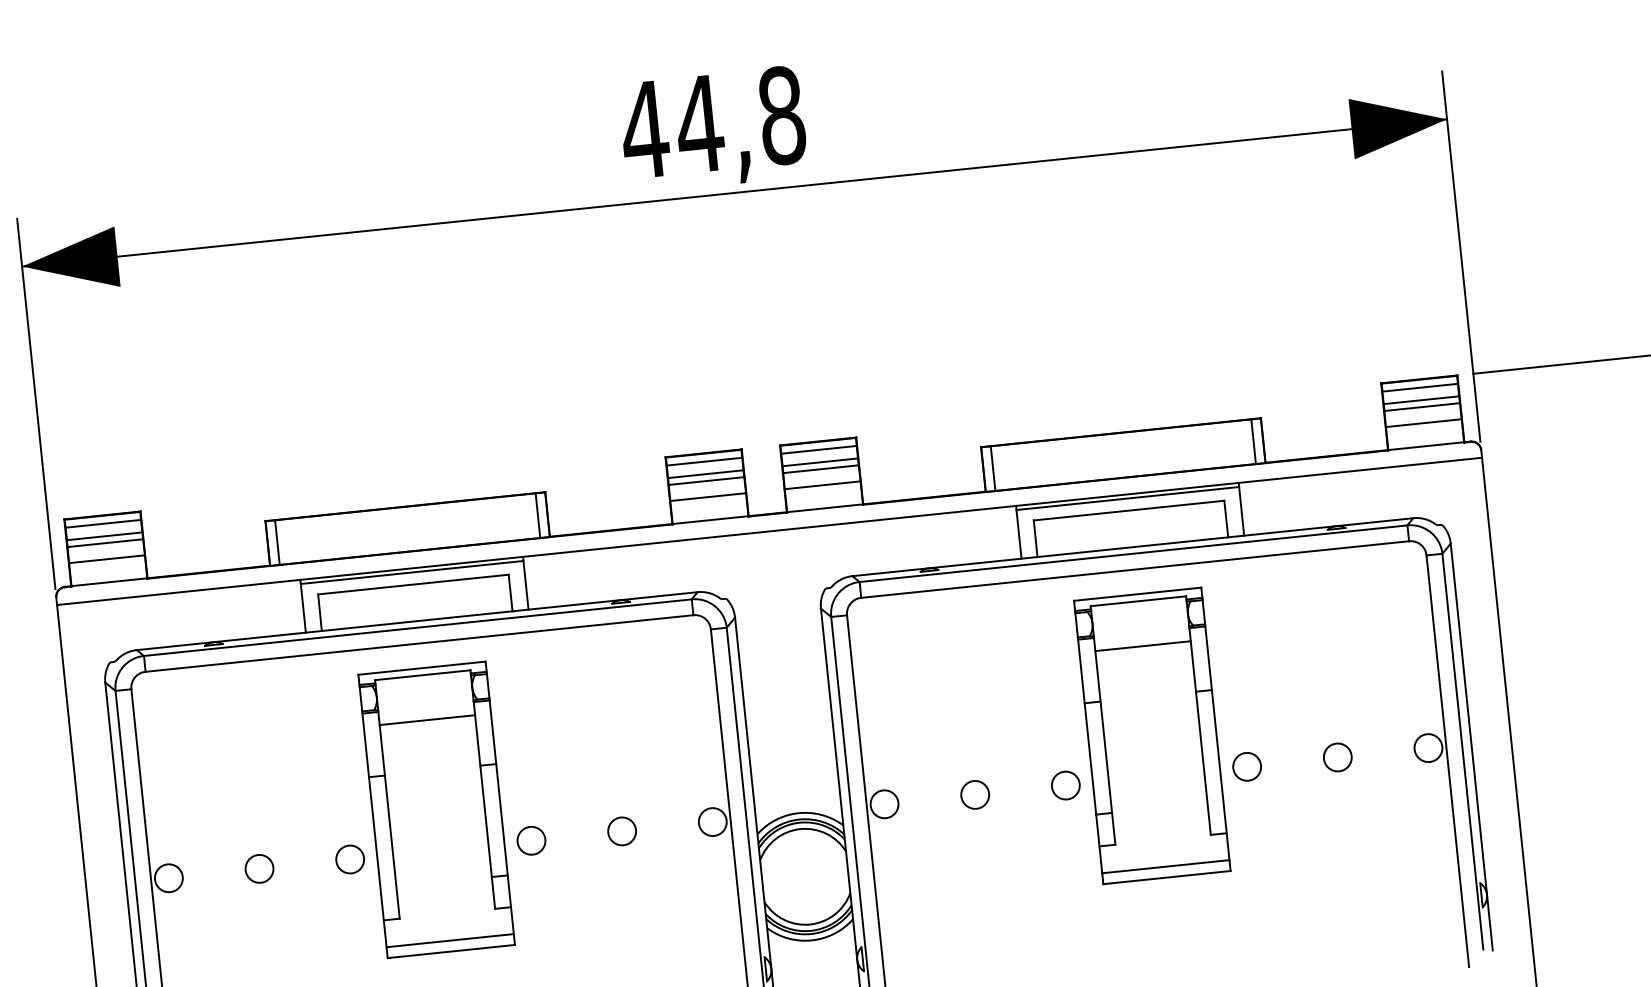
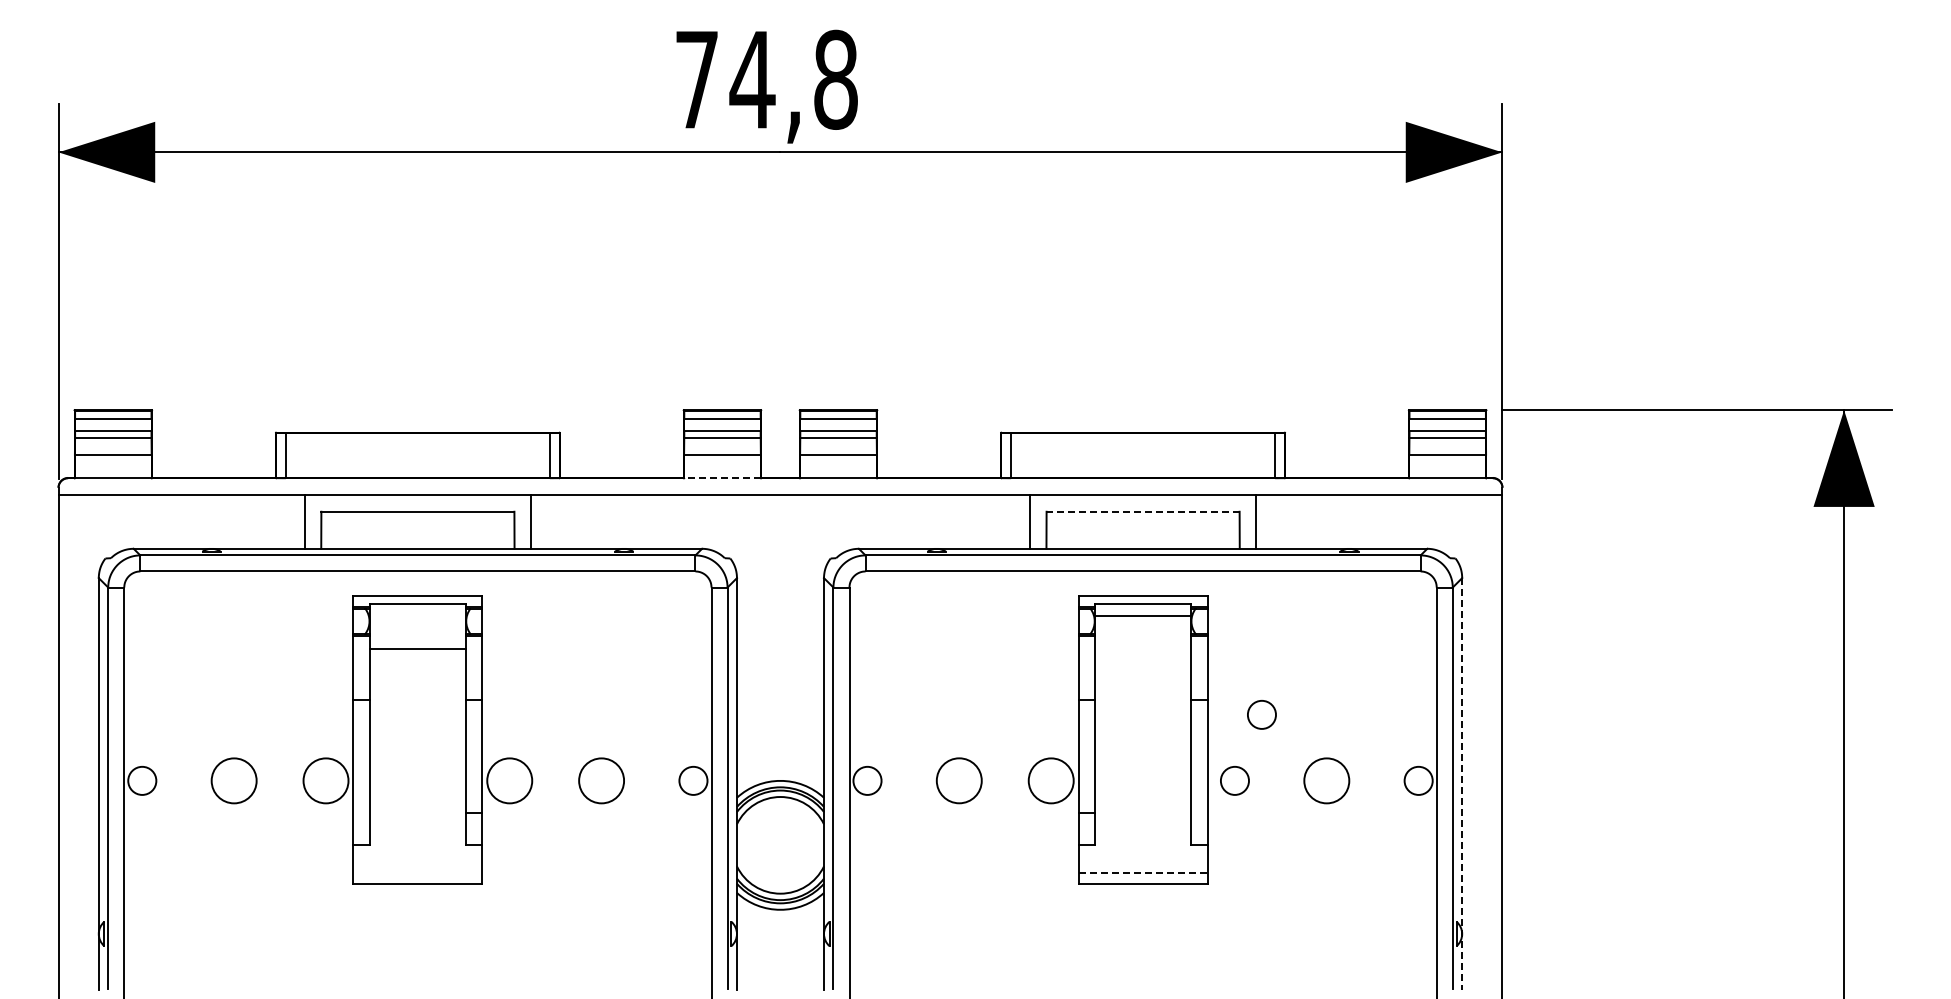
text: (644, 129) -> (696, 79), 44,8 -> 74,8
line: (1127, 498) -> (1142, 499), removed
line: (1129, 510) -> (1143, 511), solid -> dashed
line: (709, 519) -> (721, 477), solid -> dashed
line: (411, 572) -> (417, 499), removed
line: (1142, 646) -> (1142, 616), moved
circle: (1266, 698) -> (1261, 714), added
line: (1472, 747) -> (1462, 784), solid -> dashed
circle: (1337, 757) -> (1326, 780), size x1.6
circle: (1066, 785) -> (1051, 780), size x1.6
circle: (975, 794) -> (959, 780), size x1.6
circle: (622, 831) -> (601, 780), size x1.6
circle: (531, 840) -> (509, 780), size x1.6
circle: (349, 859) -> (325, 780), size x1.6
line: (1166, 866) -> (1143, 872), solid -> dashed
circle: (259, 868) -> (234, 780), size x1.6
line: (449, 940) -> (417, 872), removed

